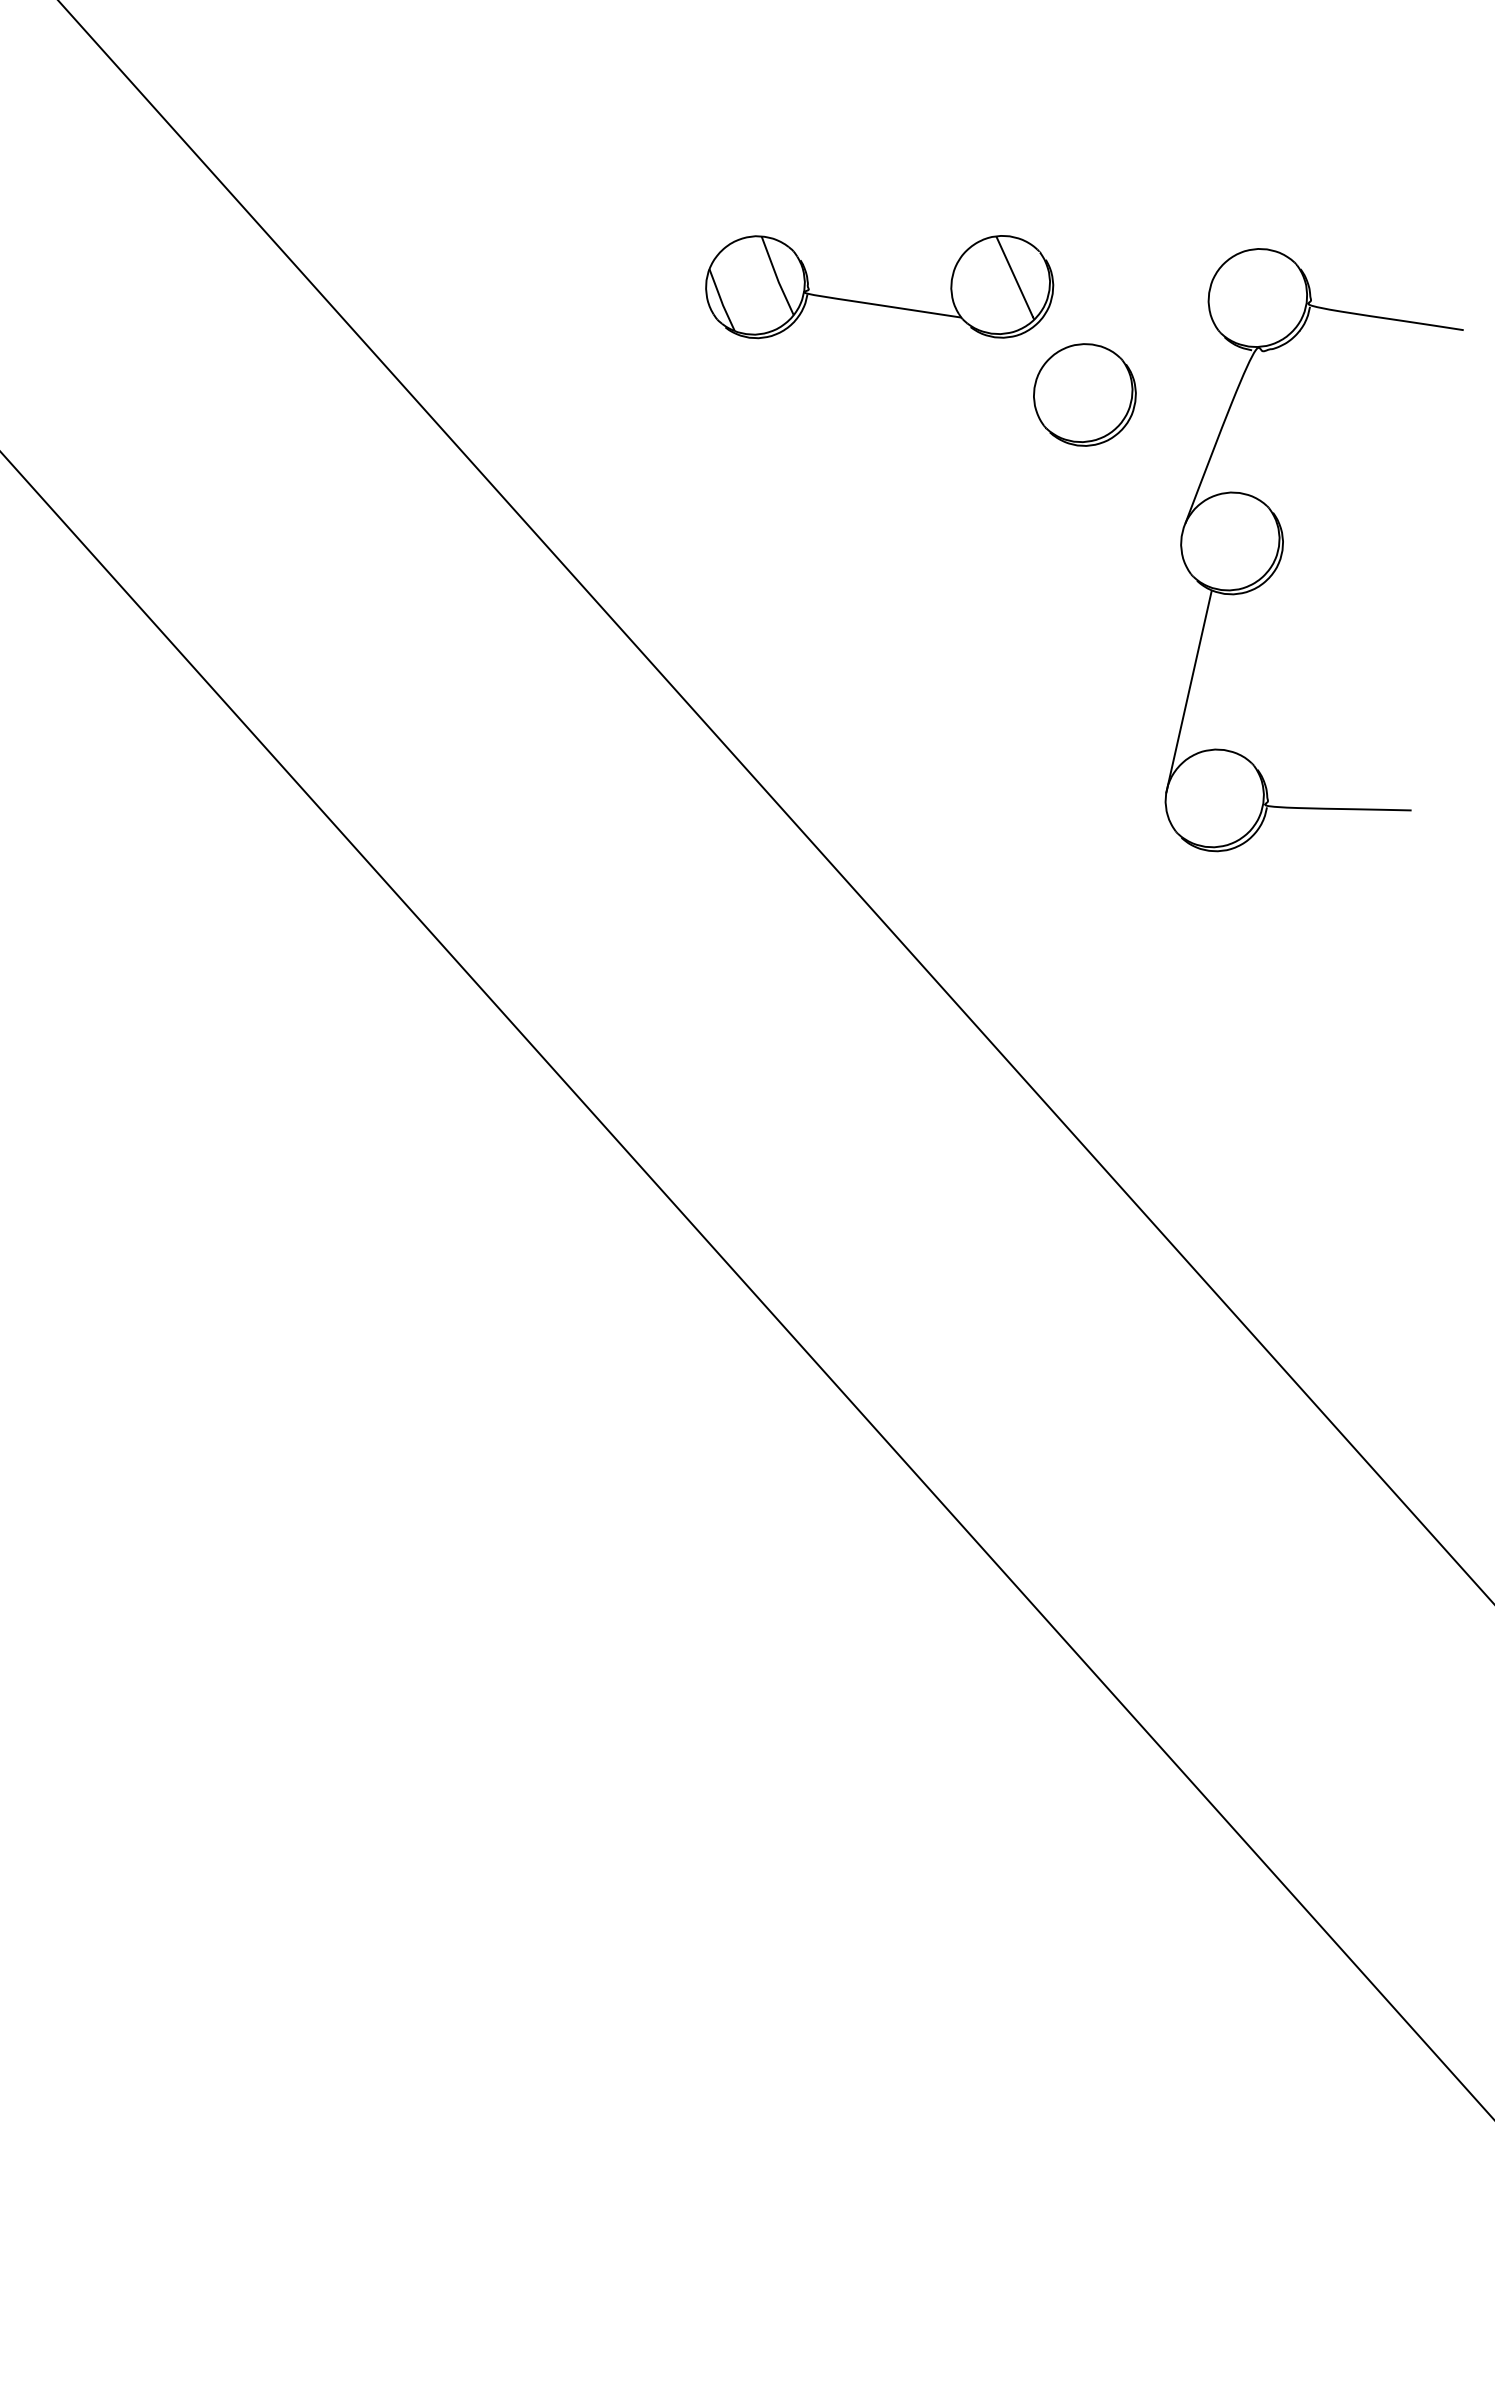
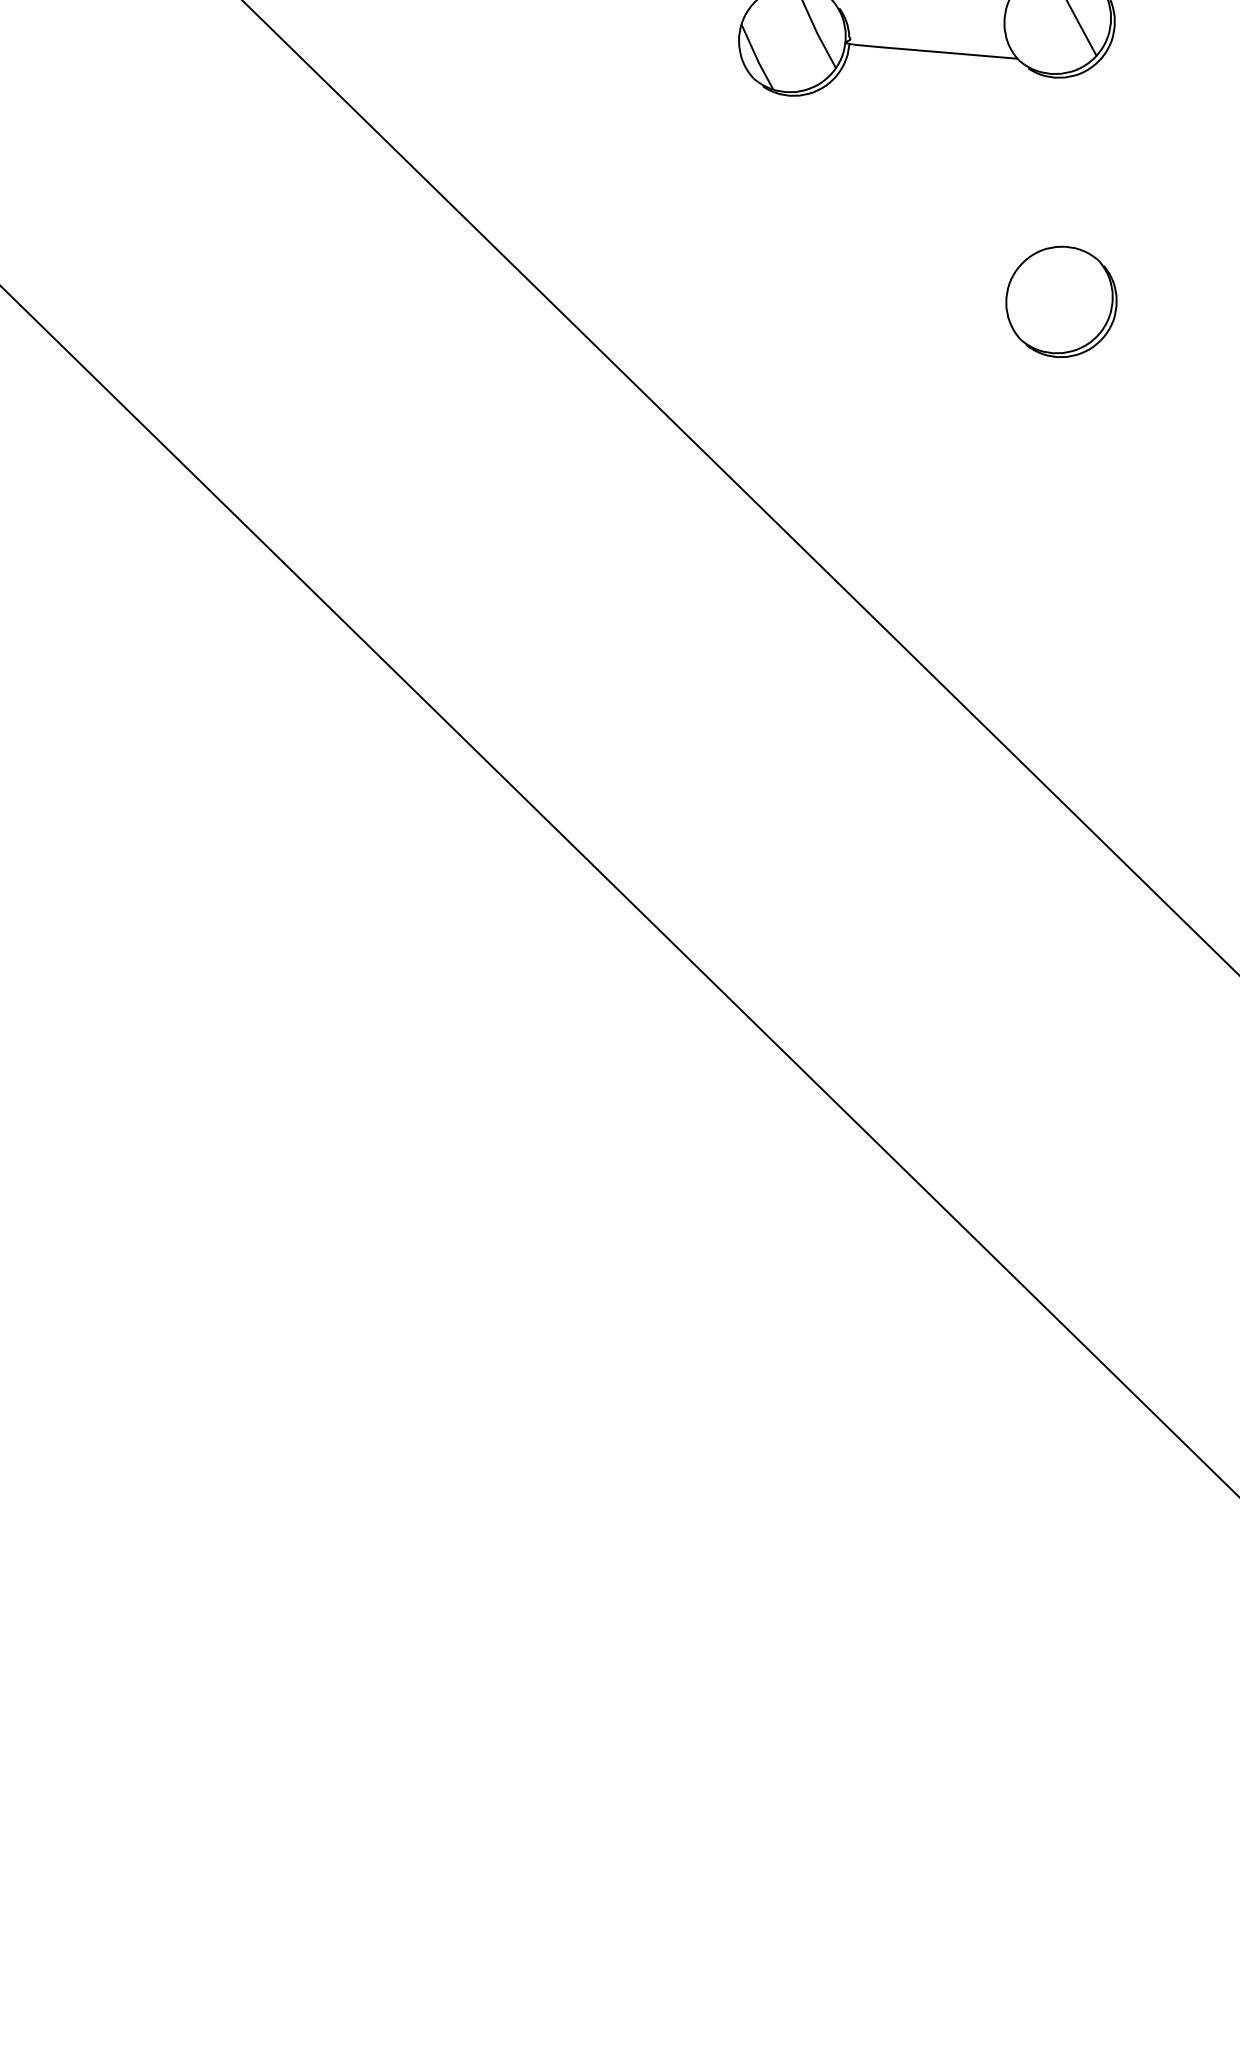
part: (1084, 394) -> (1060, 301), moved

